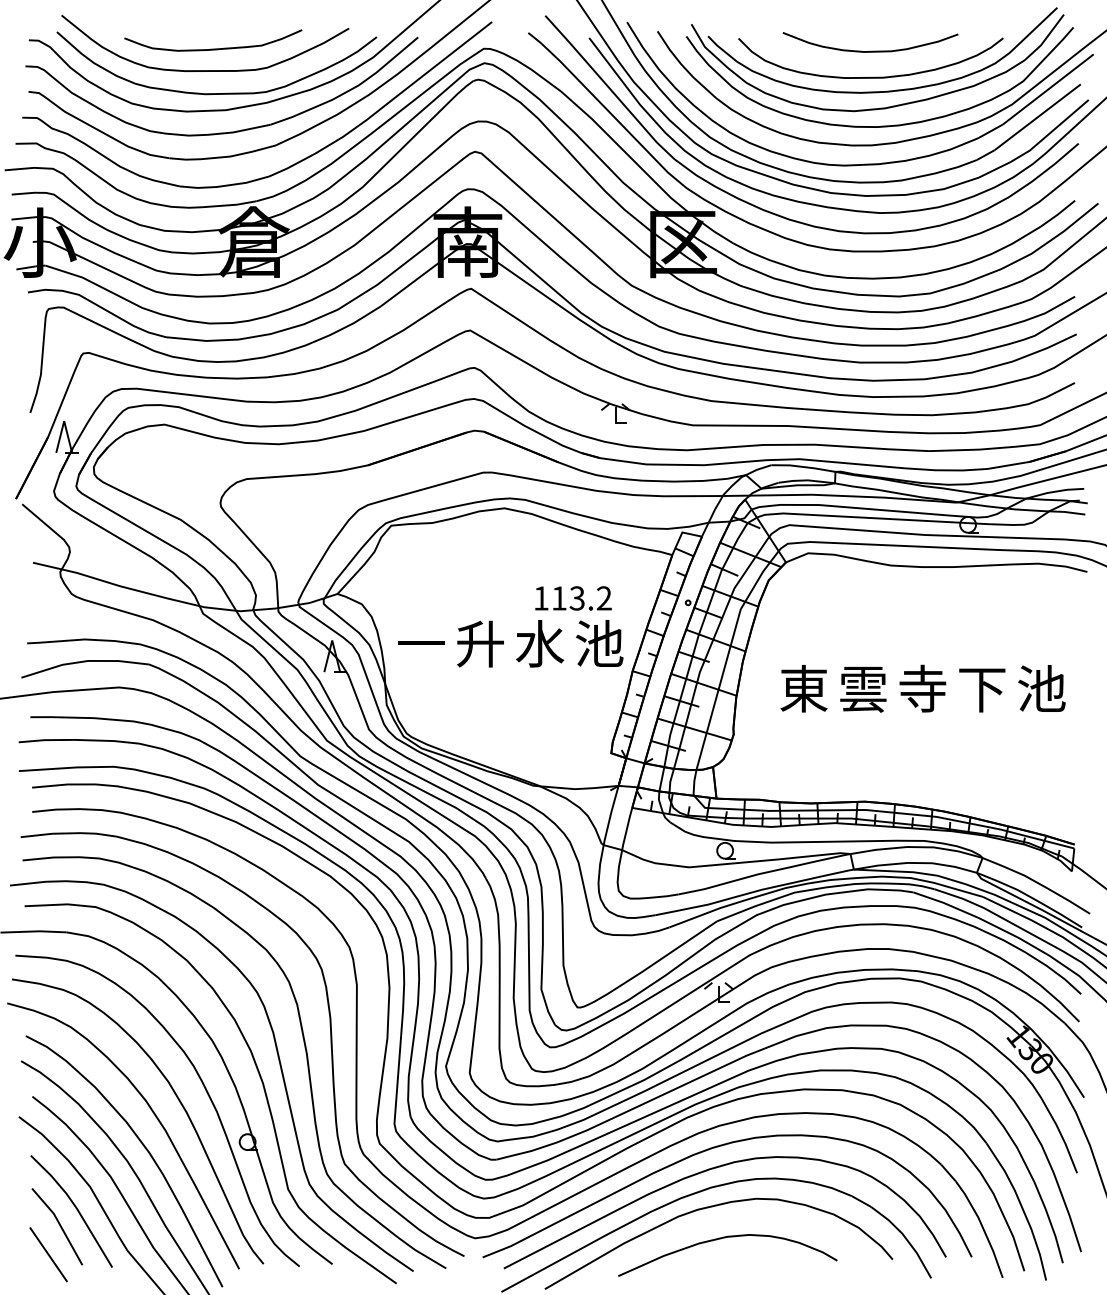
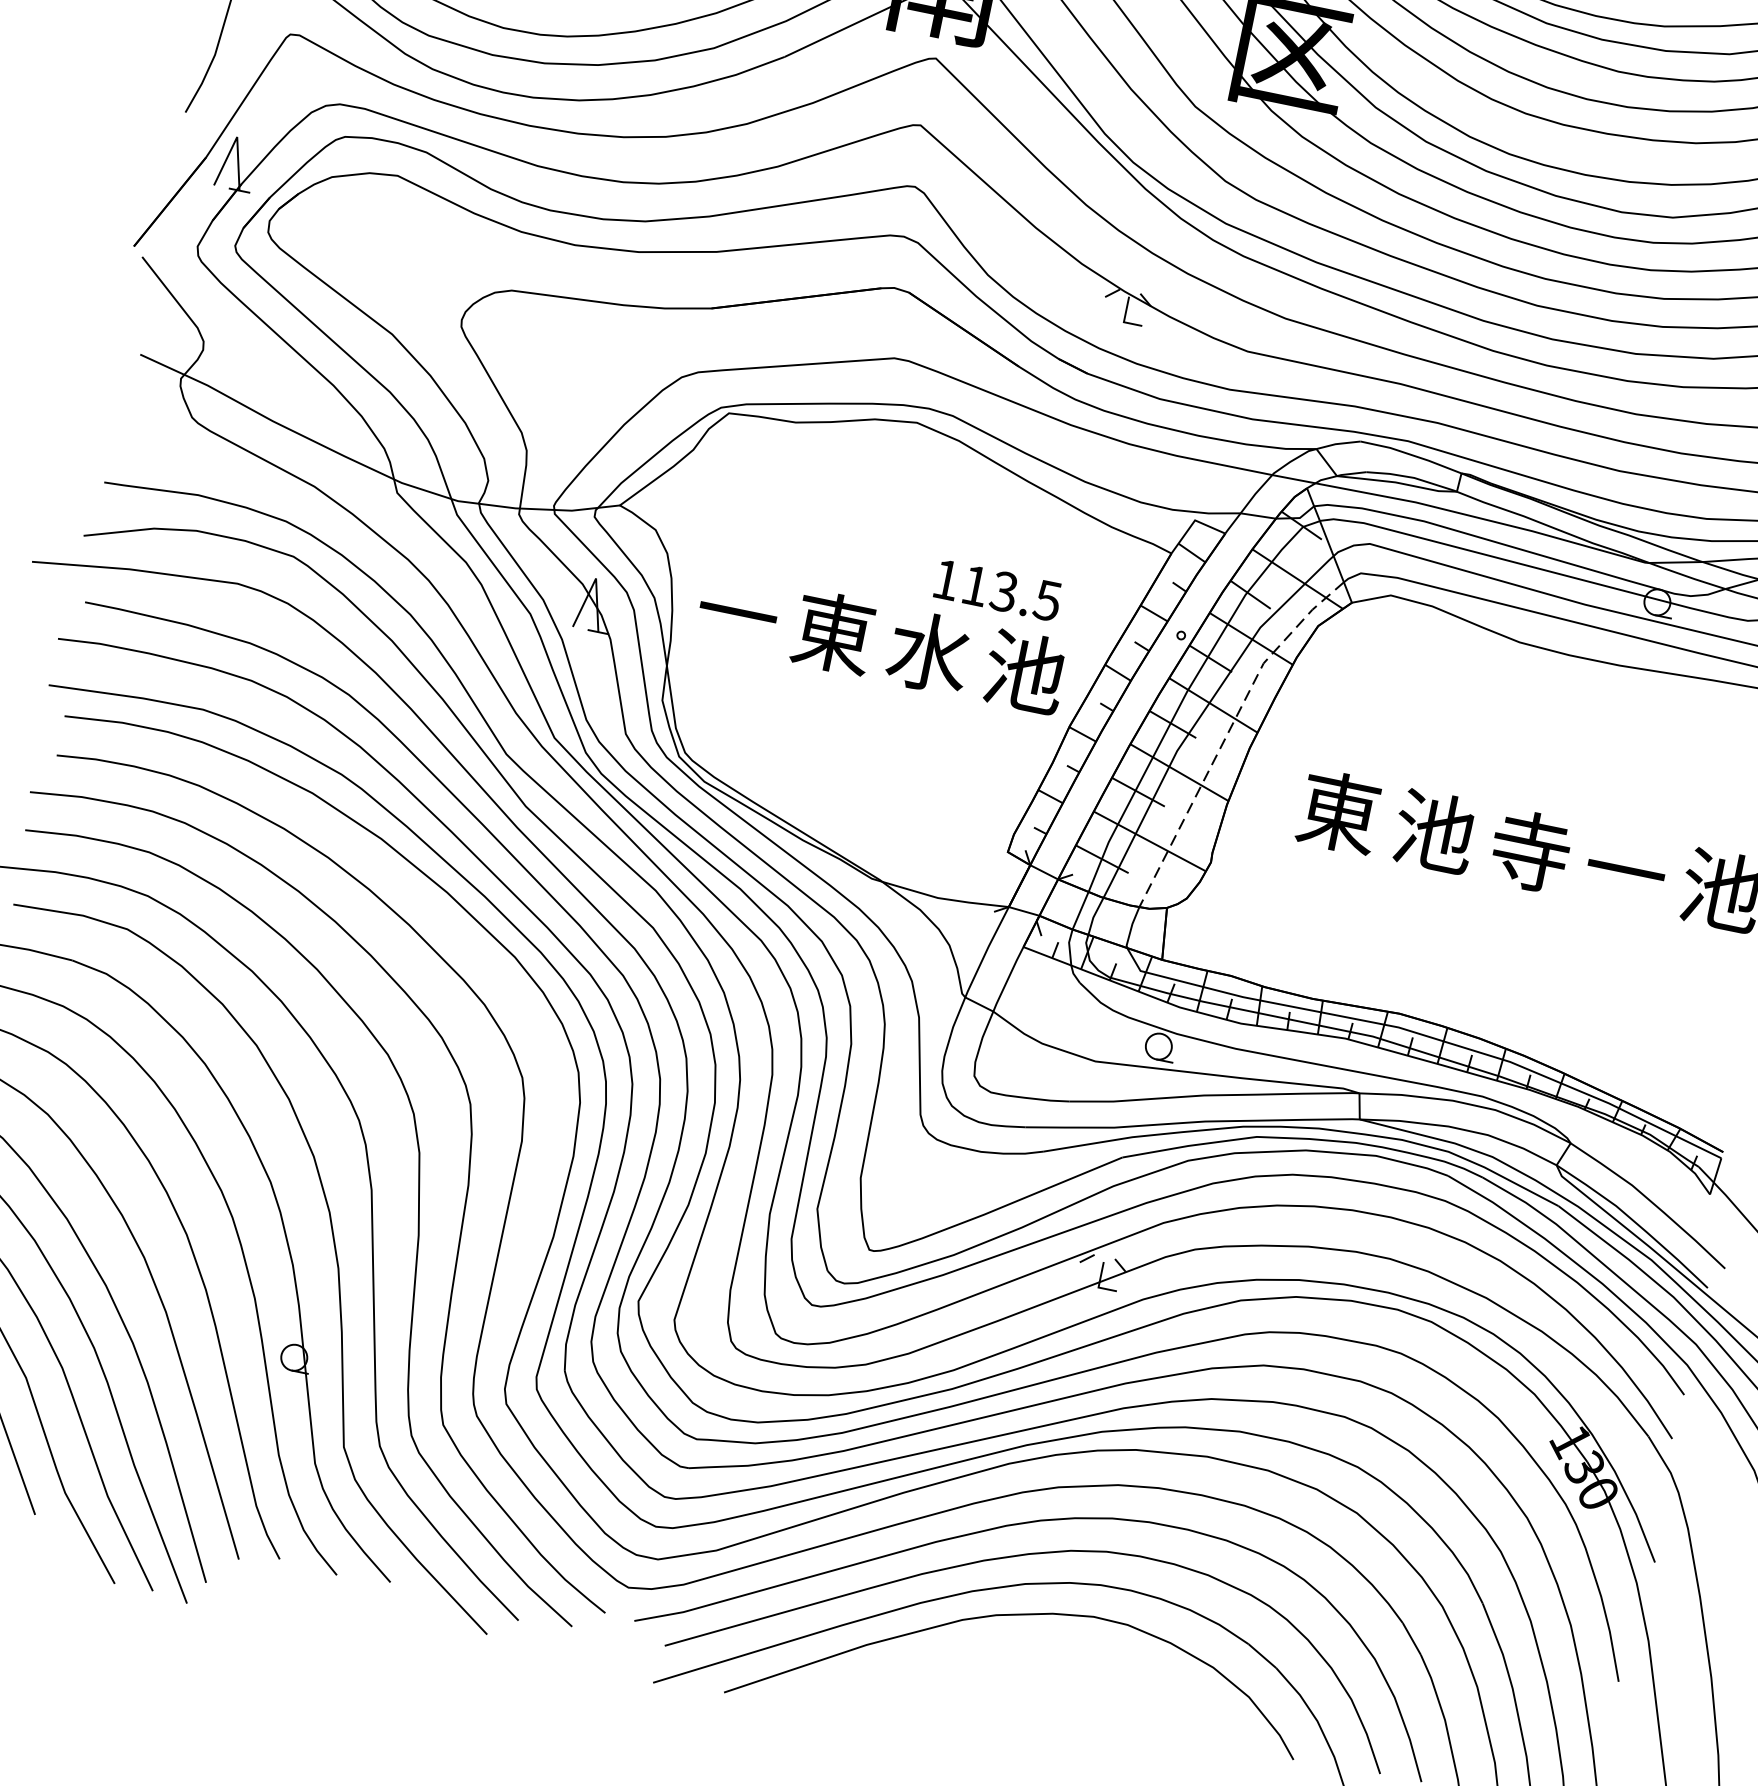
text: (603, 598) -> (1046, 600), 113.2 -> 113.5
text: (480, 643) -> (833, 632), 升 -> 東
line: (728, 654) -> (1229, 731), solid -> dashed
text: (863, 688) -> (1435, 831), 雲 -> 池
text: (982, 690) -> (1625, 873), 下 -> 一
curve: (721, 1239) -> (1024, 1670), removed

